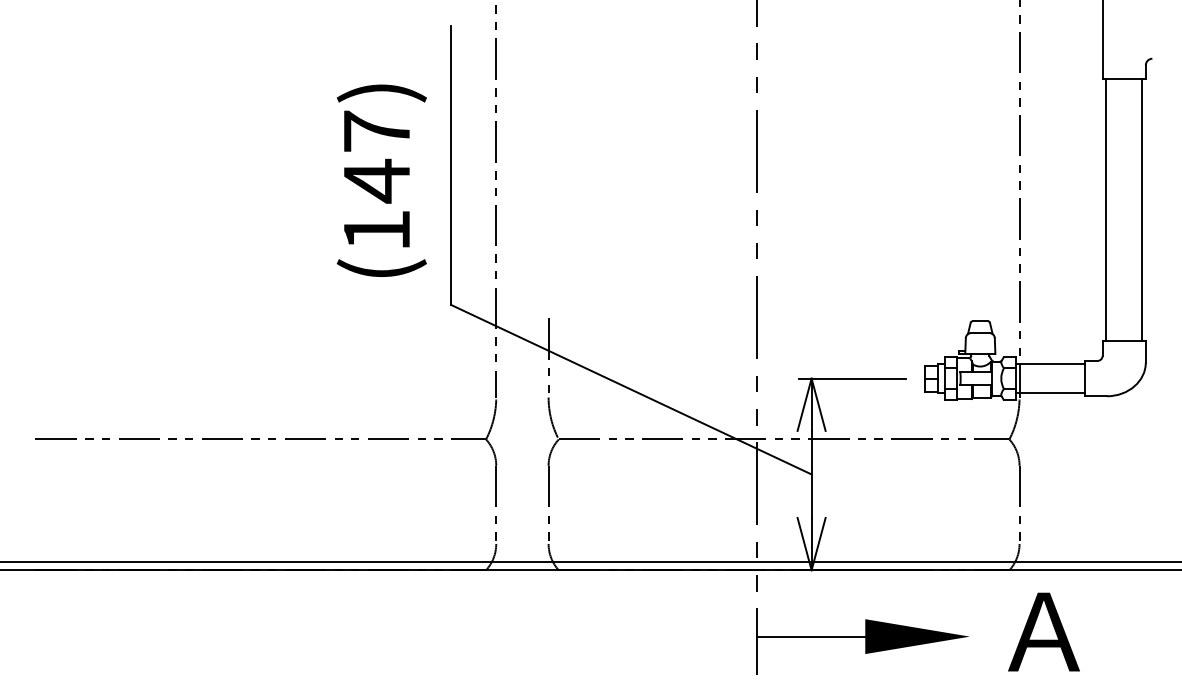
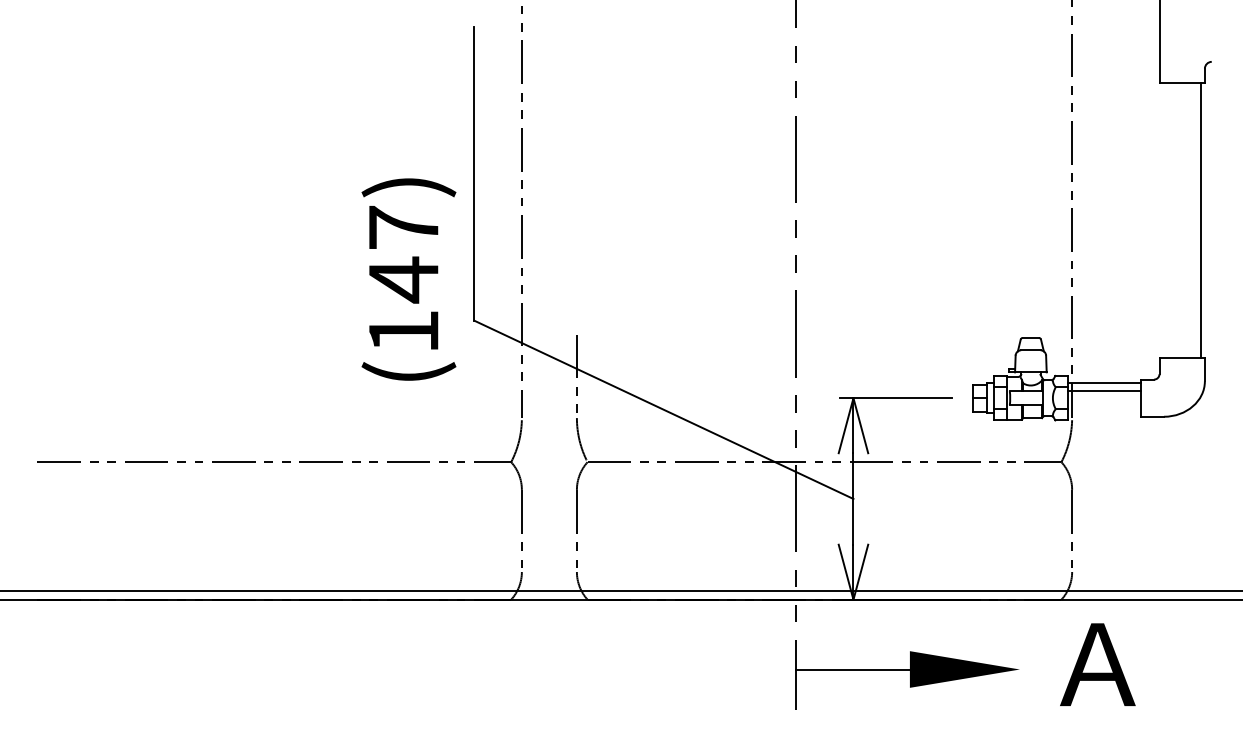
text: (381, 180) -> (408, 279), moved
line: (1106, 209) -> (1163, 220), removed
line: (1049, 392) -> (1103, 390), moved

